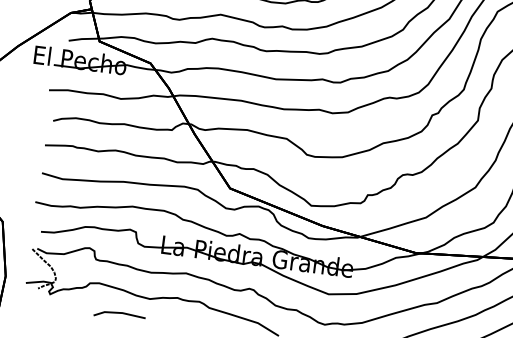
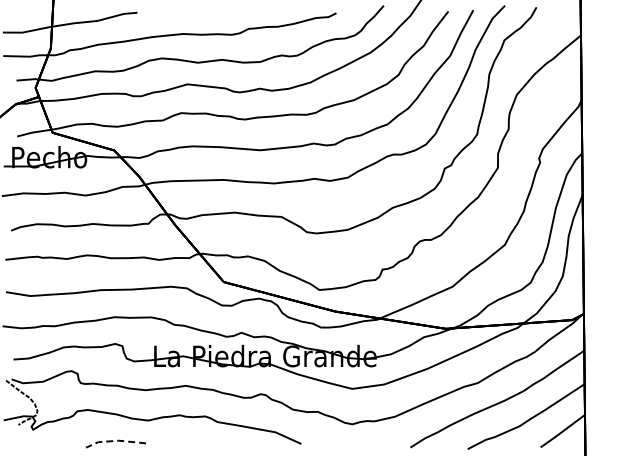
line: (118, 312) -> (114, 440), solid -> dashed

